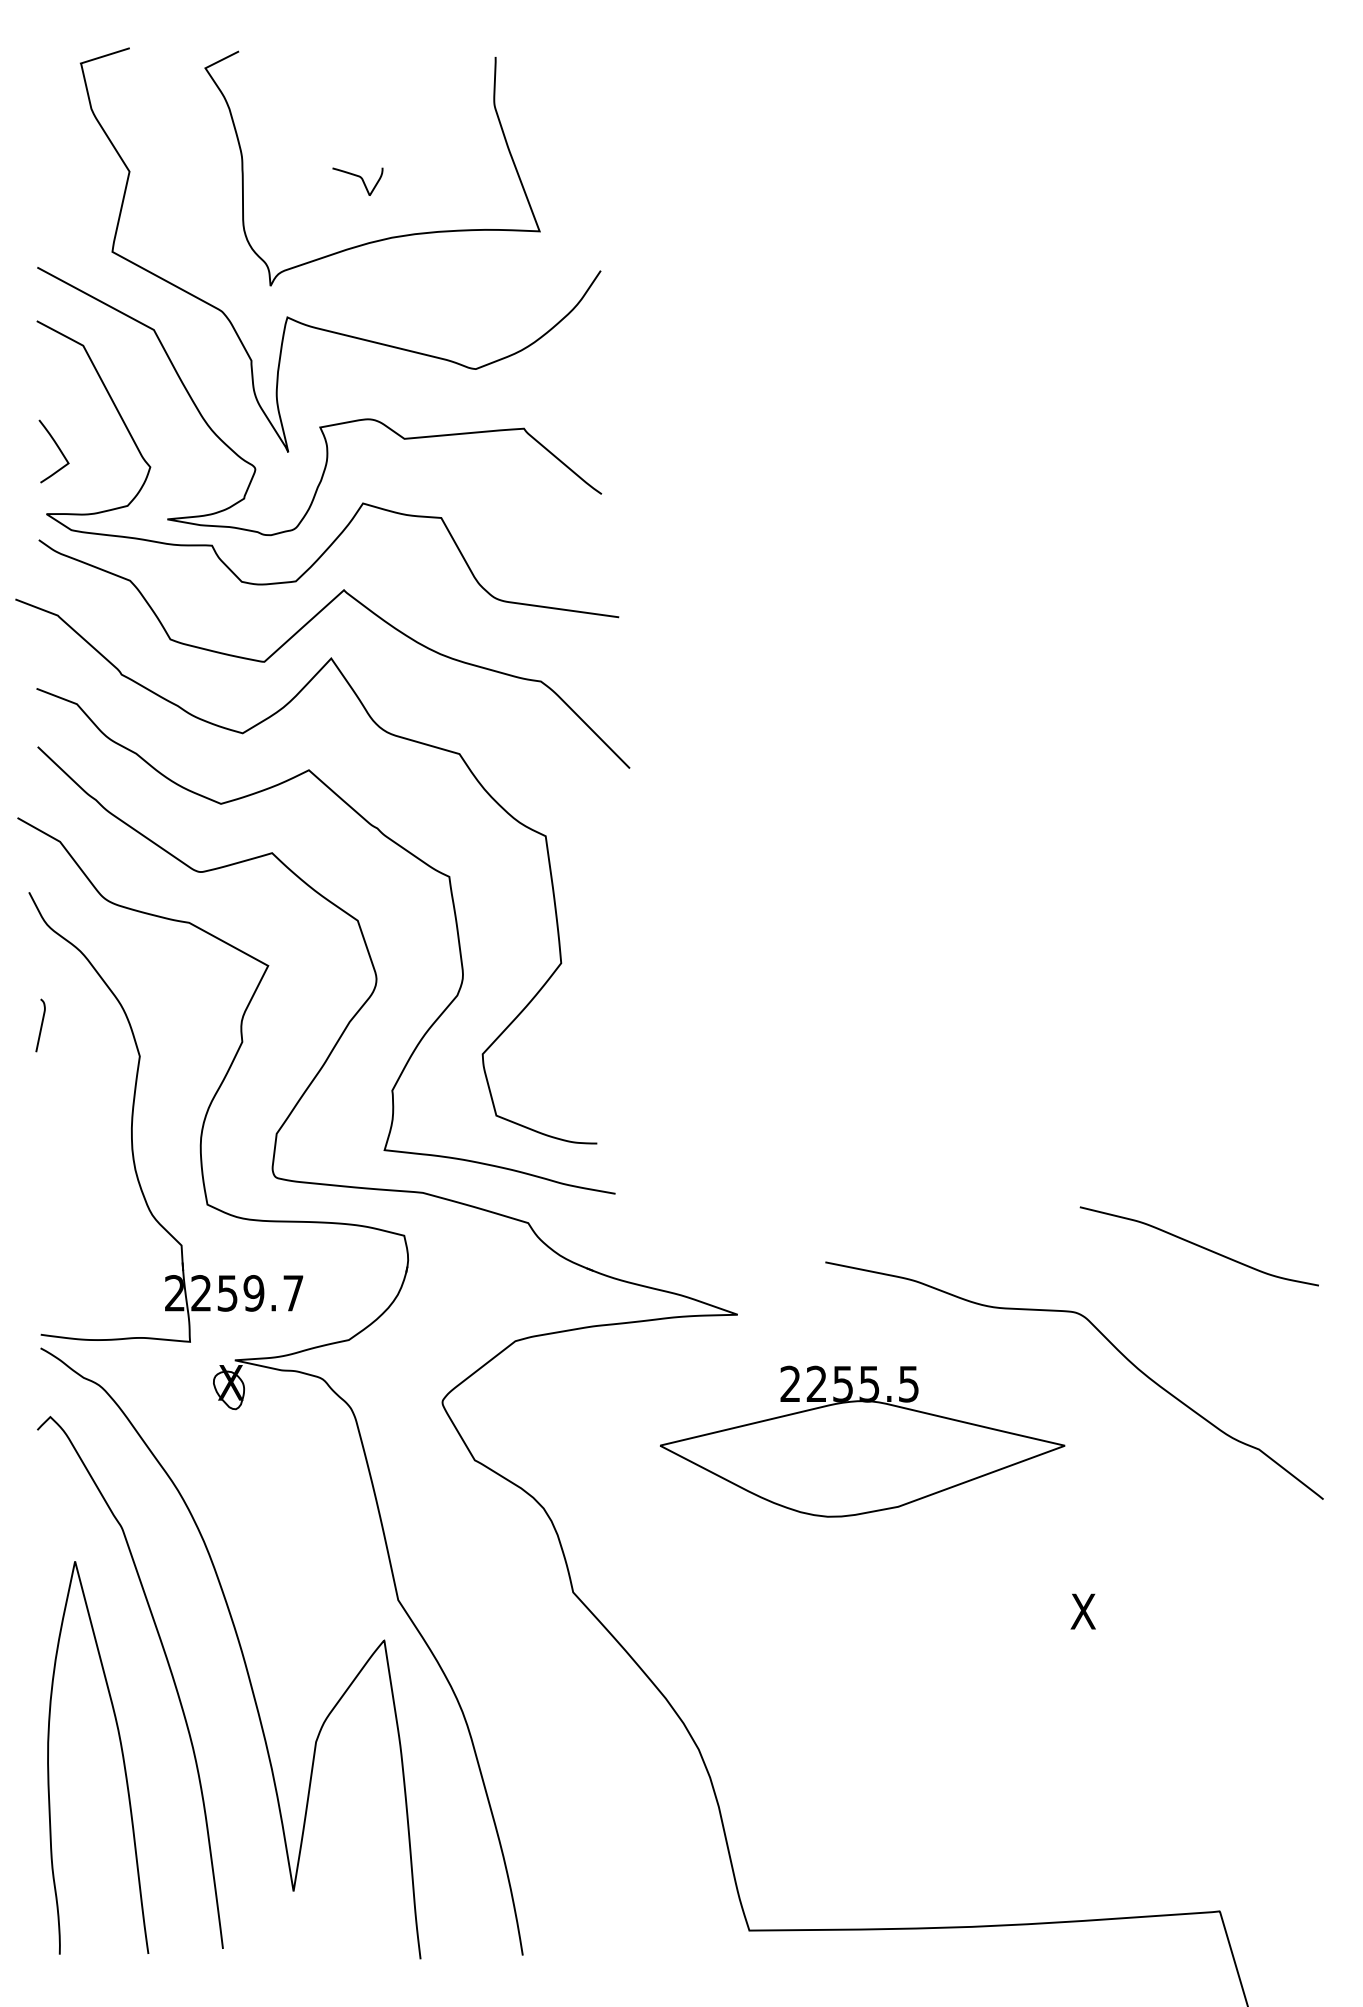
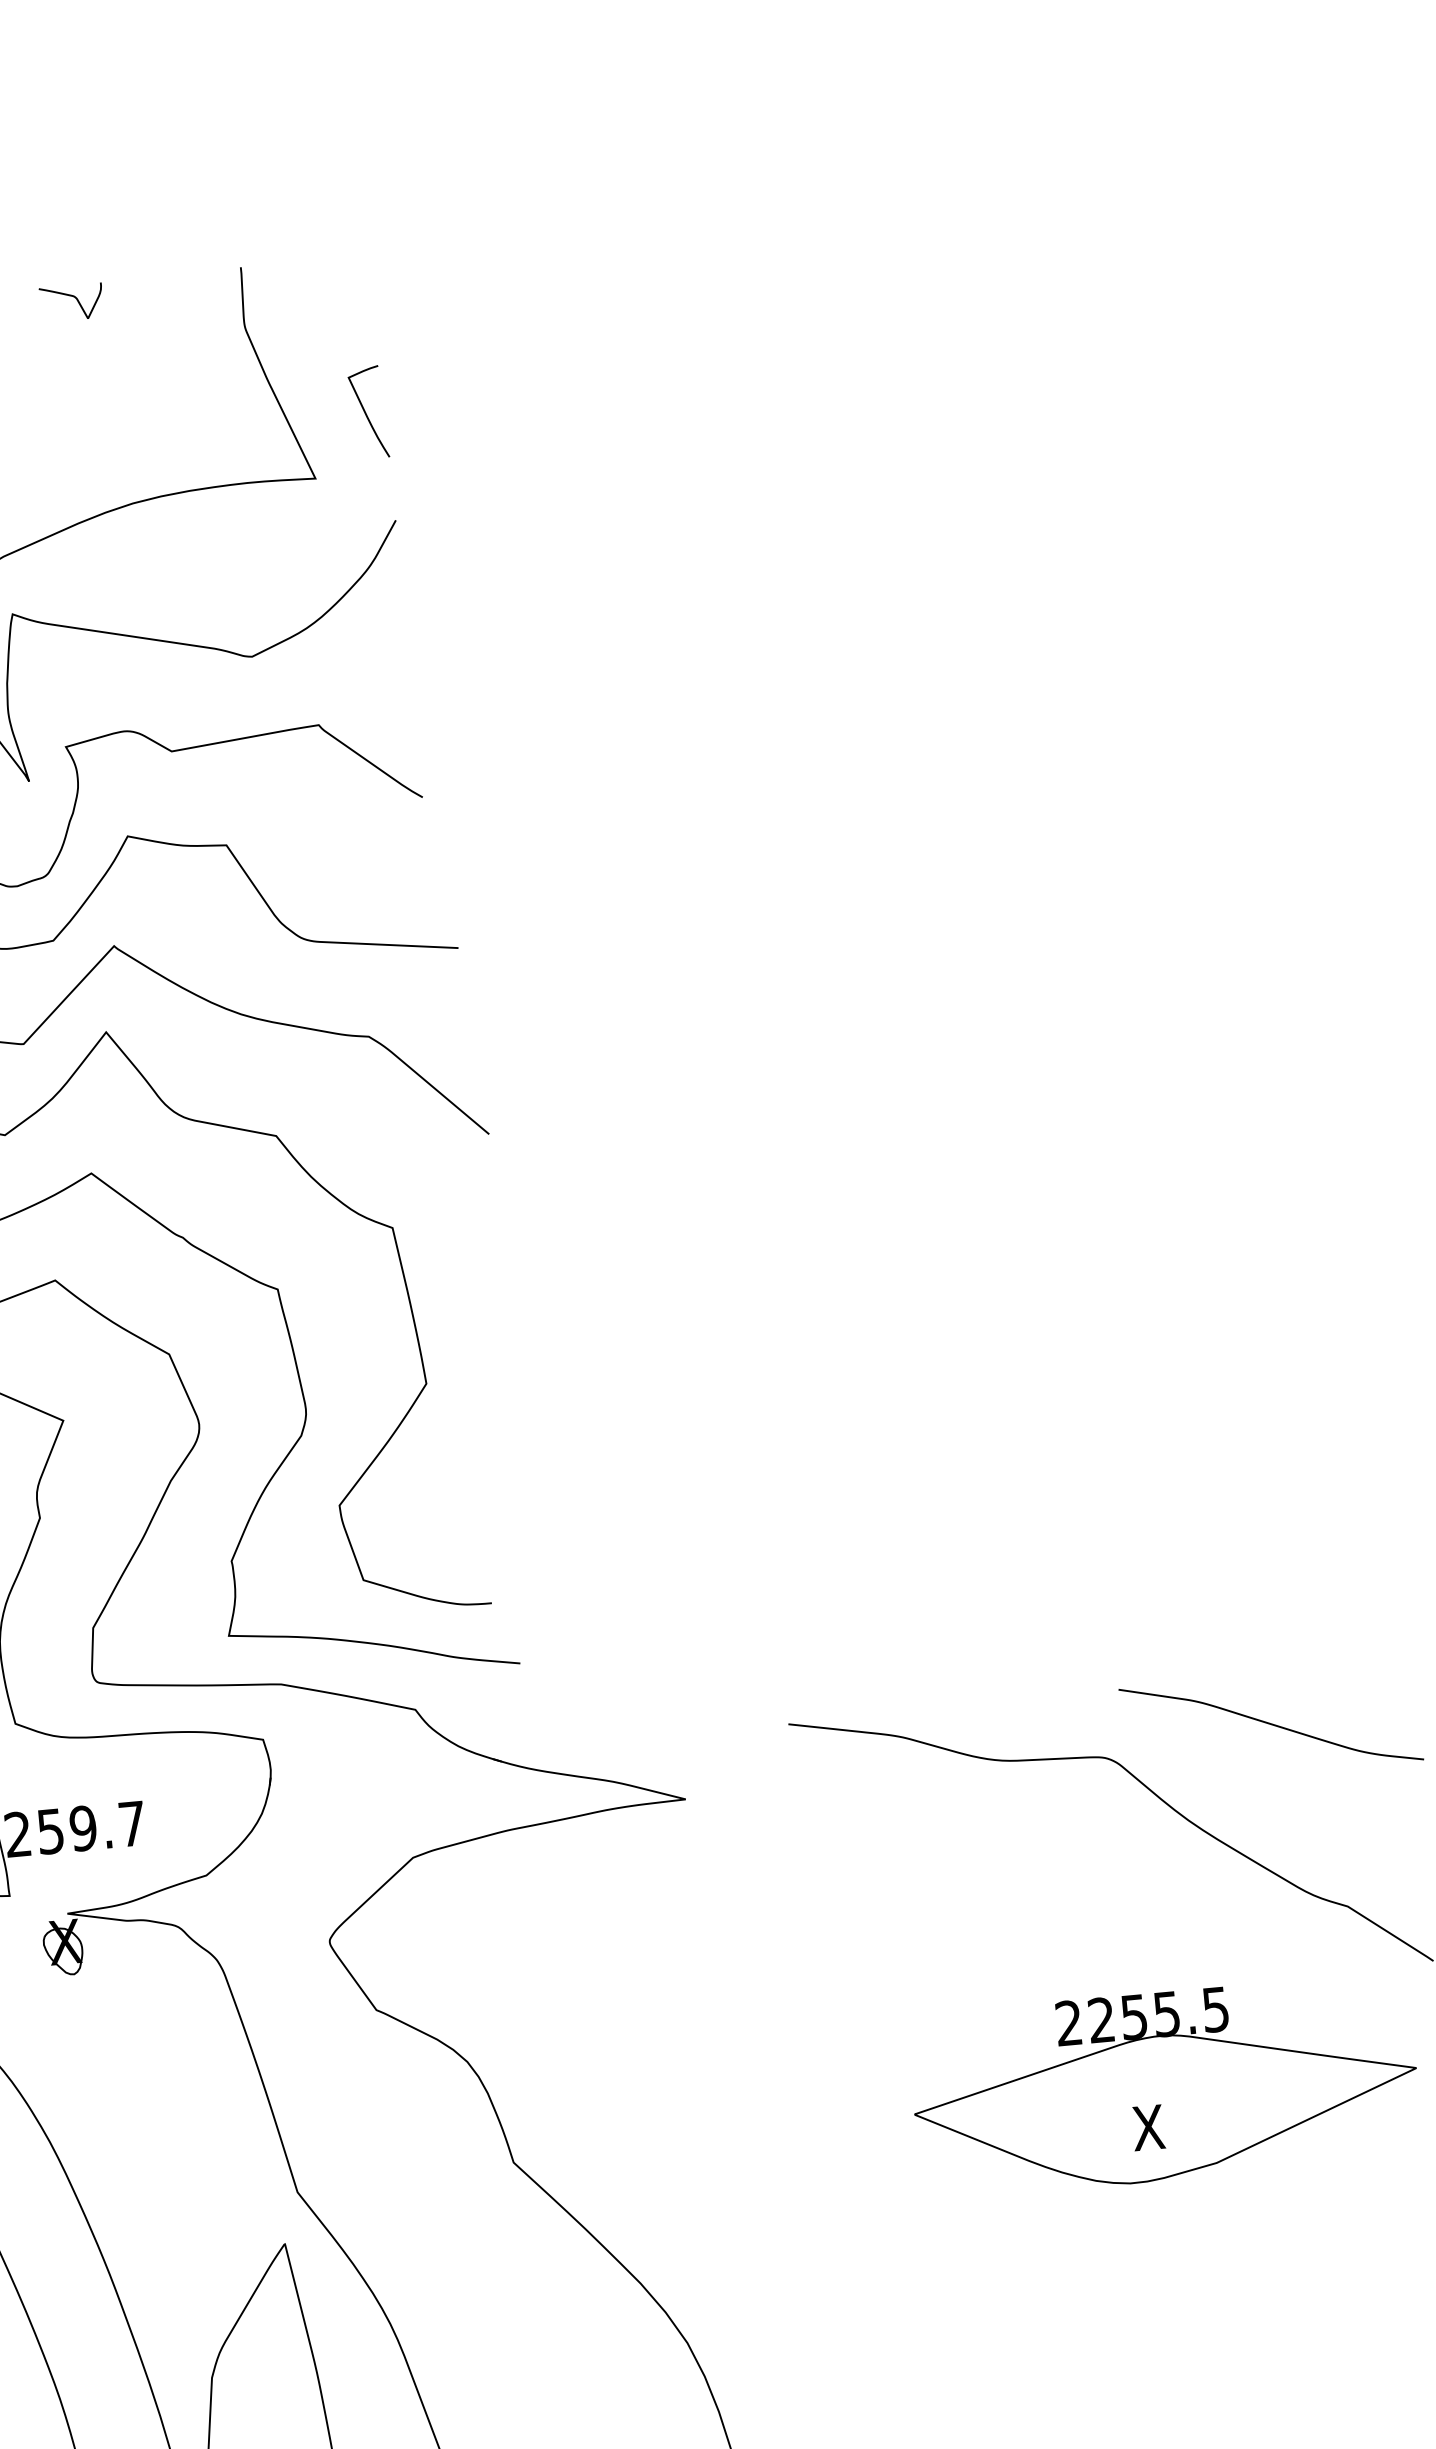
curve: (358, 177) -> (72, 297), moved
curve: (585, 182) -> (366, 412), added
curve: (1198, 1246) -> (1270, 1724), moved
part: (862, 1441) -> (1164, 2086), moved

